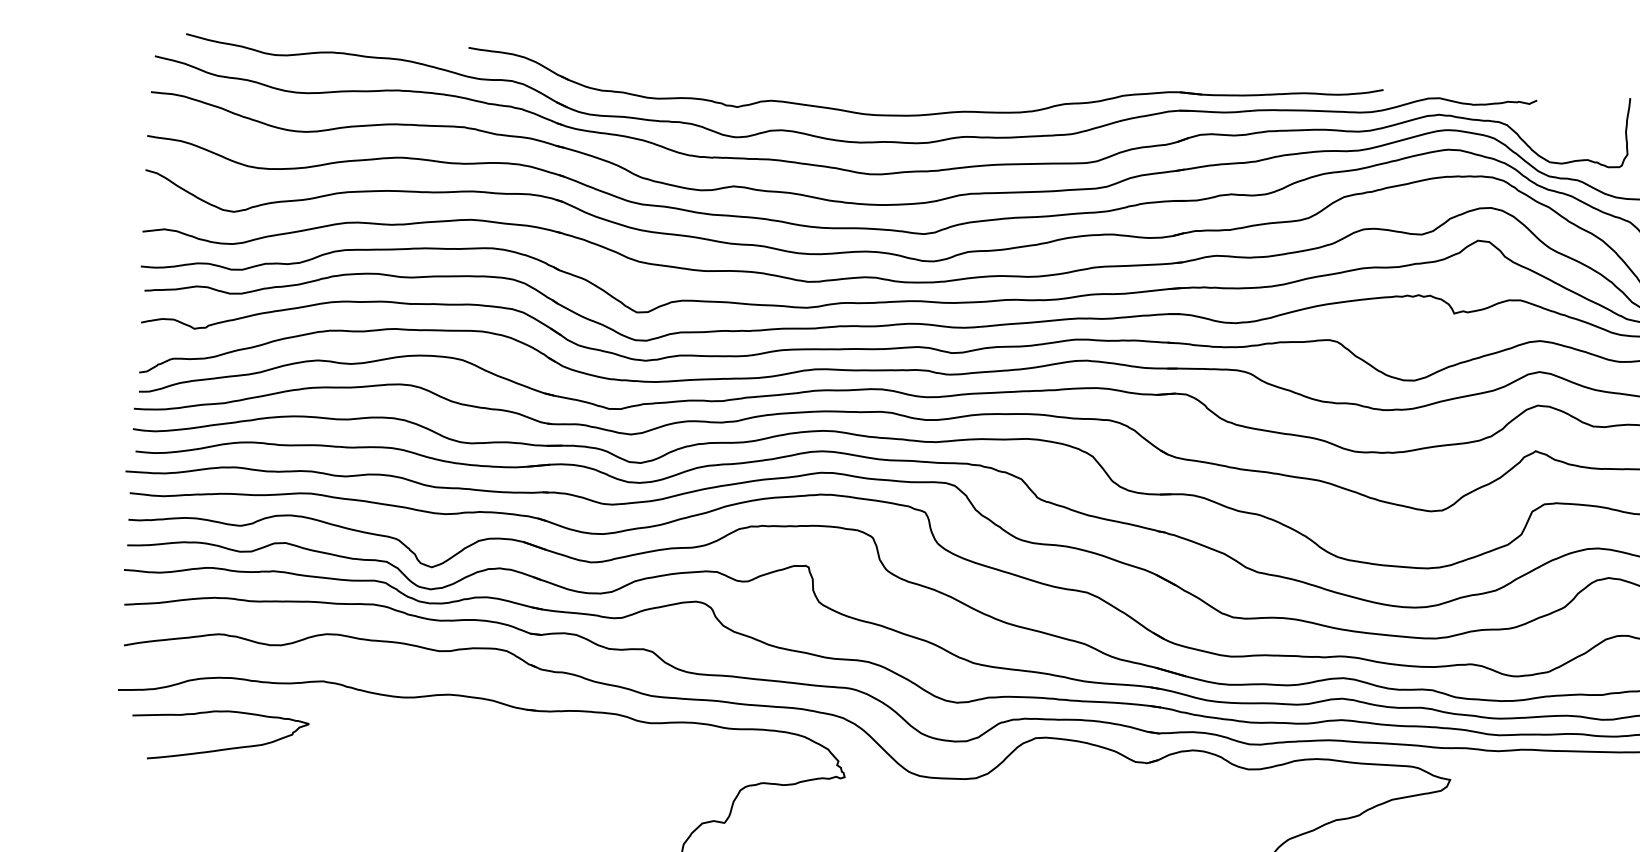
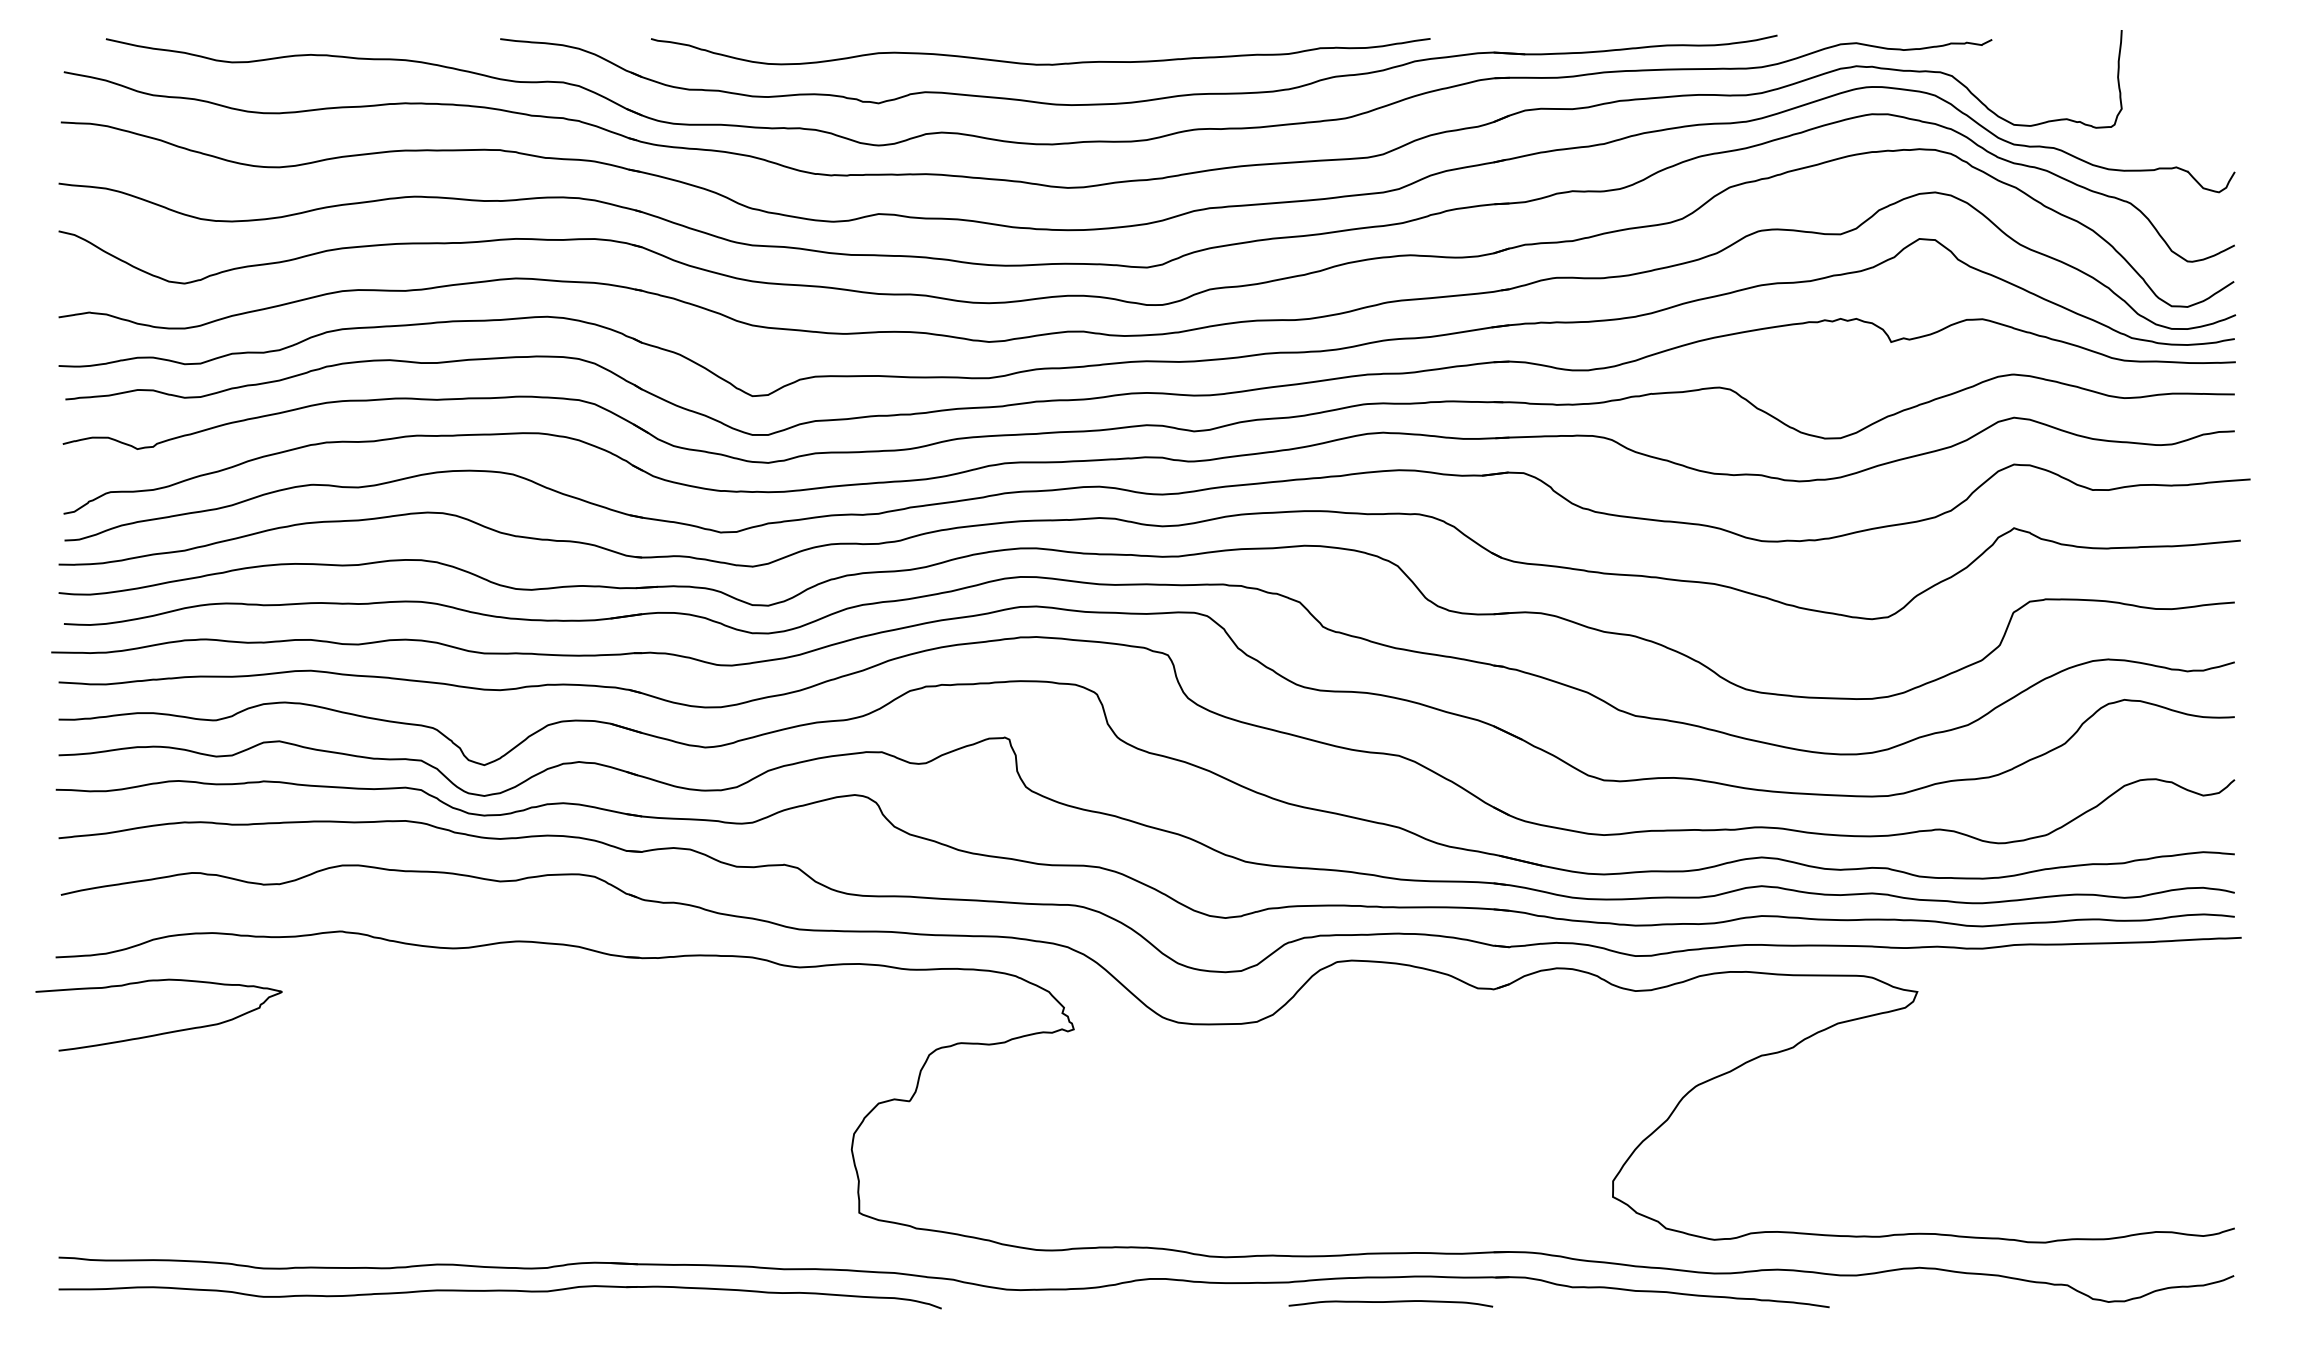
curve: (854, 84) -> (1040, 63), added
curve: (221, 748) -> (162, 1032), moved

